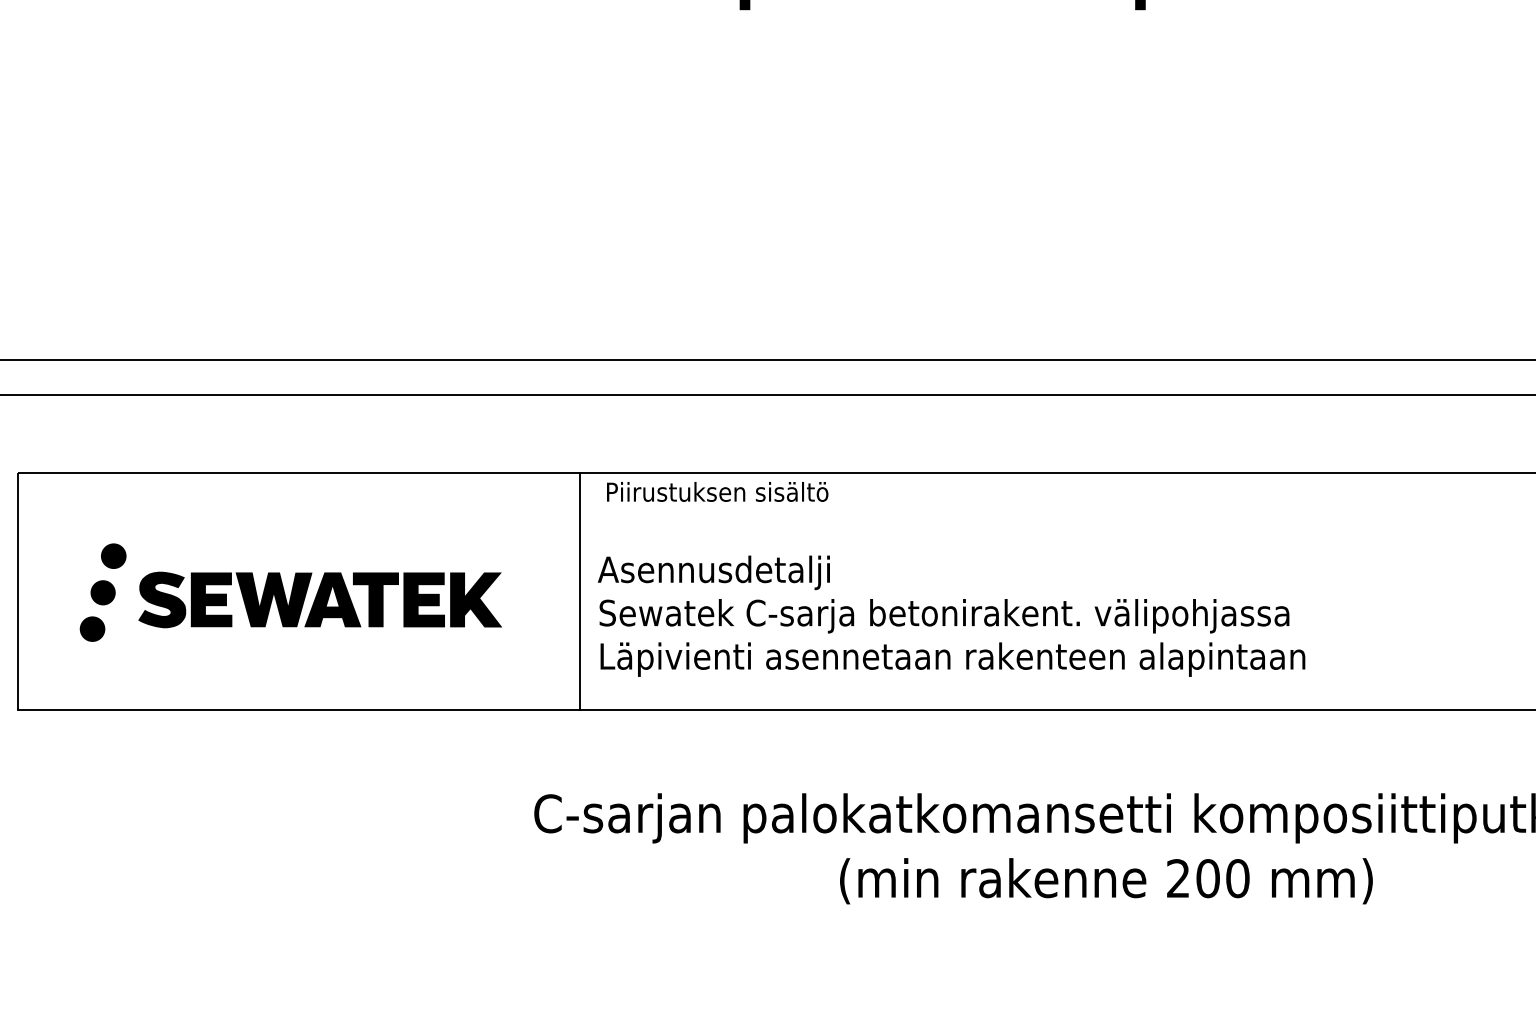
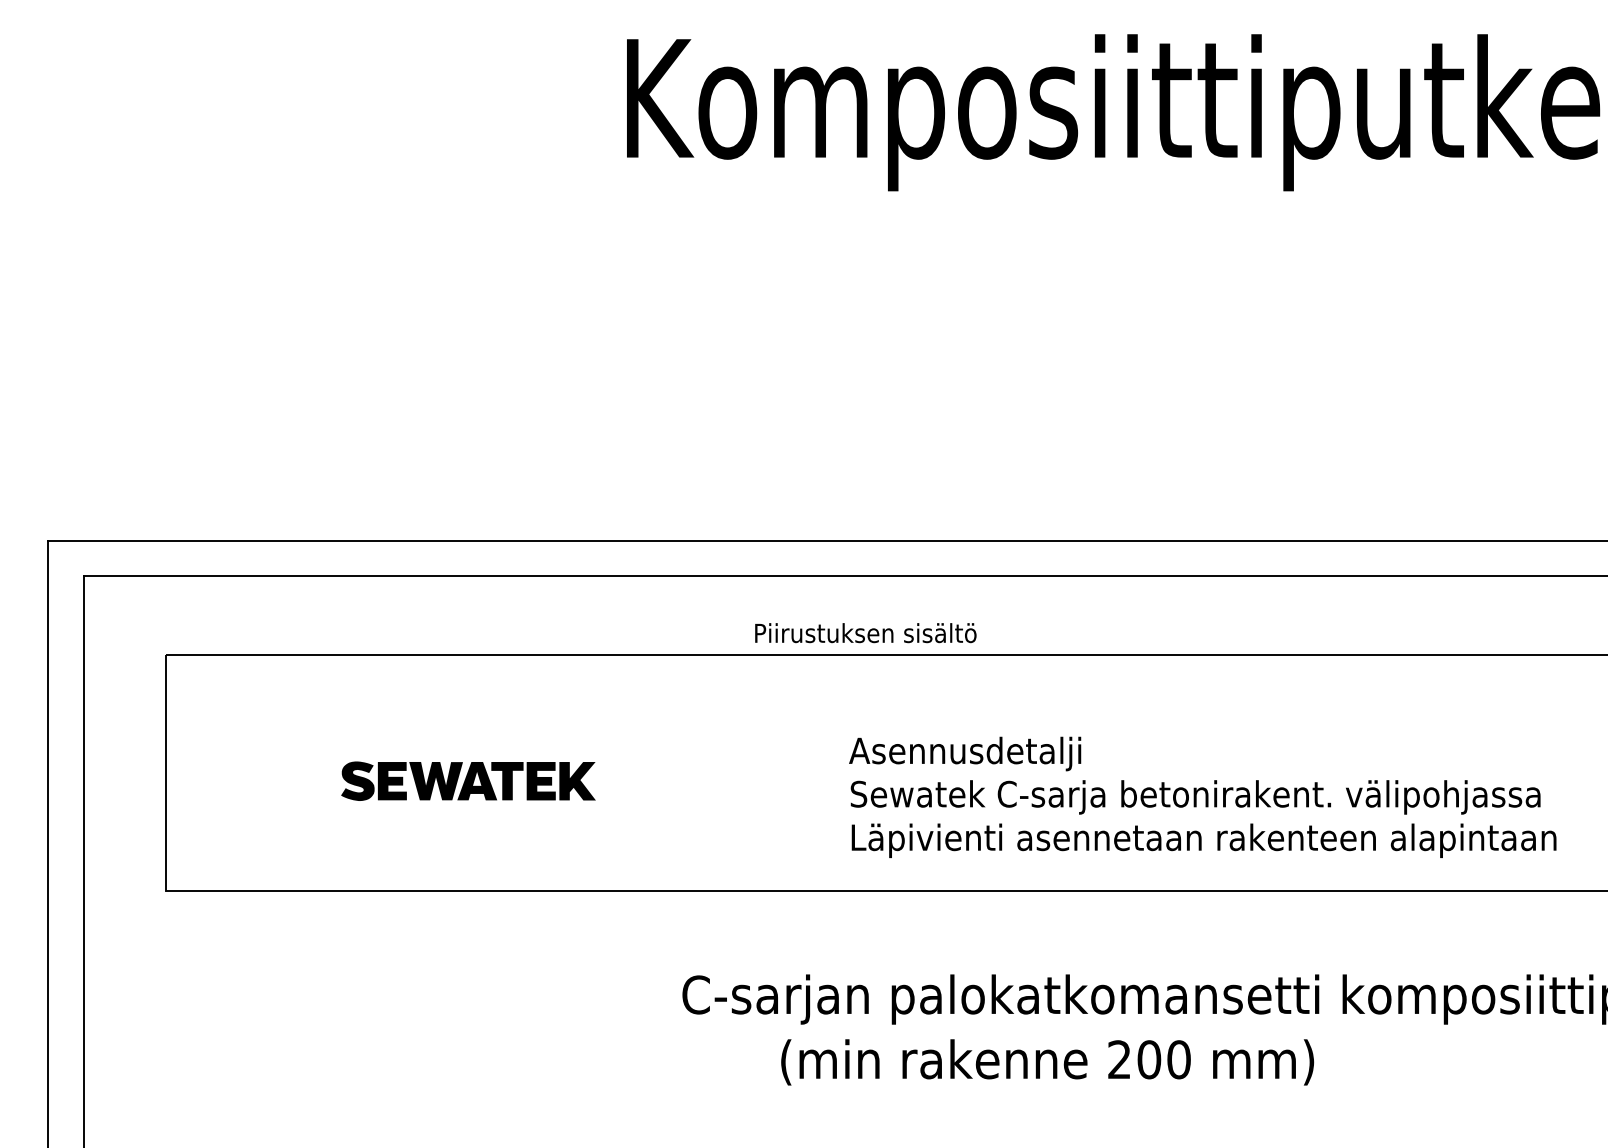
text: (717, 492) -> (865, 633), moved
fill: (113, 556) -> (261, 737), removed
line: (579, 591) -> (727, 772), removed
fill: (102, 592) -> (250, 773), removed
part: (320, 600) -> (468, 781), size x0.7
text: (951, 615) -> (1202, 796), moved
fill: (92, 629) -> (240, 810), removed
text: (1106, 881) -> (1047, 1062), moved

